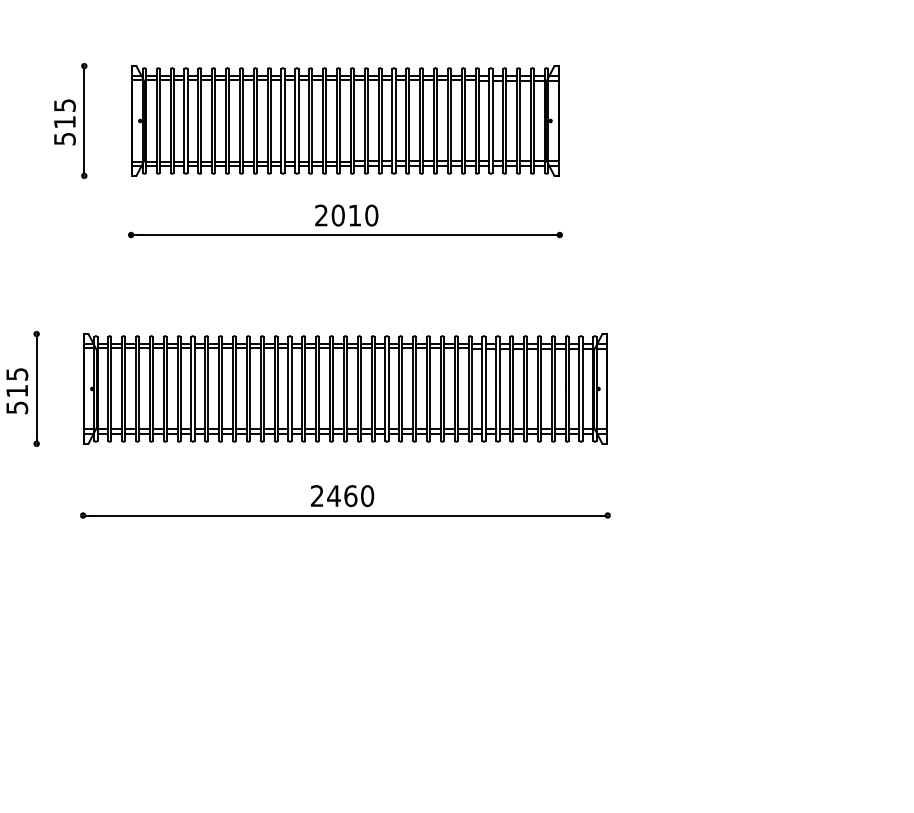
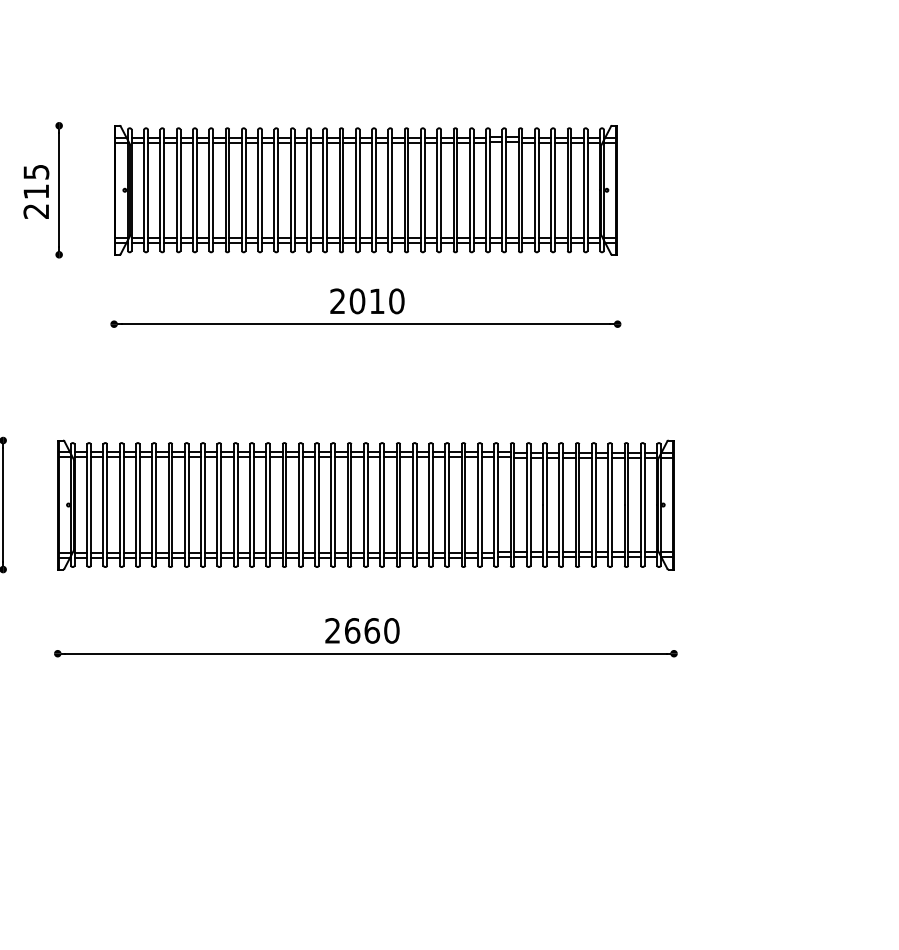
text: (64, 139) -> (35, 212), 515 -> 215
text: (333, 496) -> (351, 631), 2460 -> 2660

